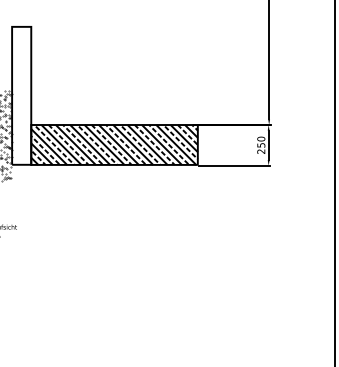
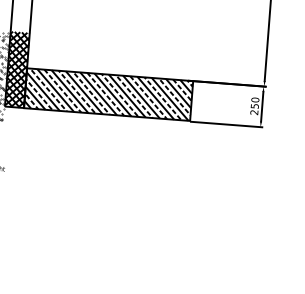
hatch: (21, 126) -> (17, 69), added

